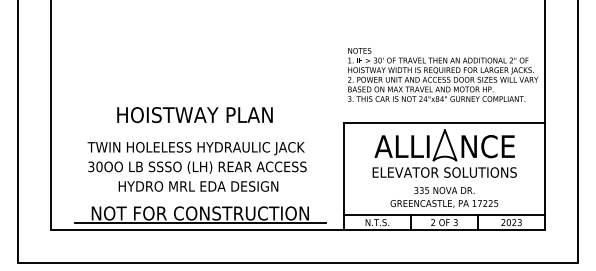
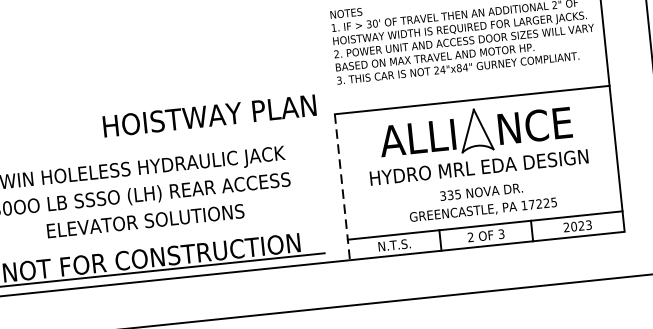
text: (194, 115) -> (209, 116), moved
text: (444, 172) -> (479, 167), ELEVATOR SOLUTIONS -> HYDRO MRL EDA DESIGN
line: (343, 177) -> (341, 188), solid -> dashed
text: (198, 186) -> (145, 221), HYDRO MRL EDA DESIGN -> ELEVATOR SOLUTIONS

